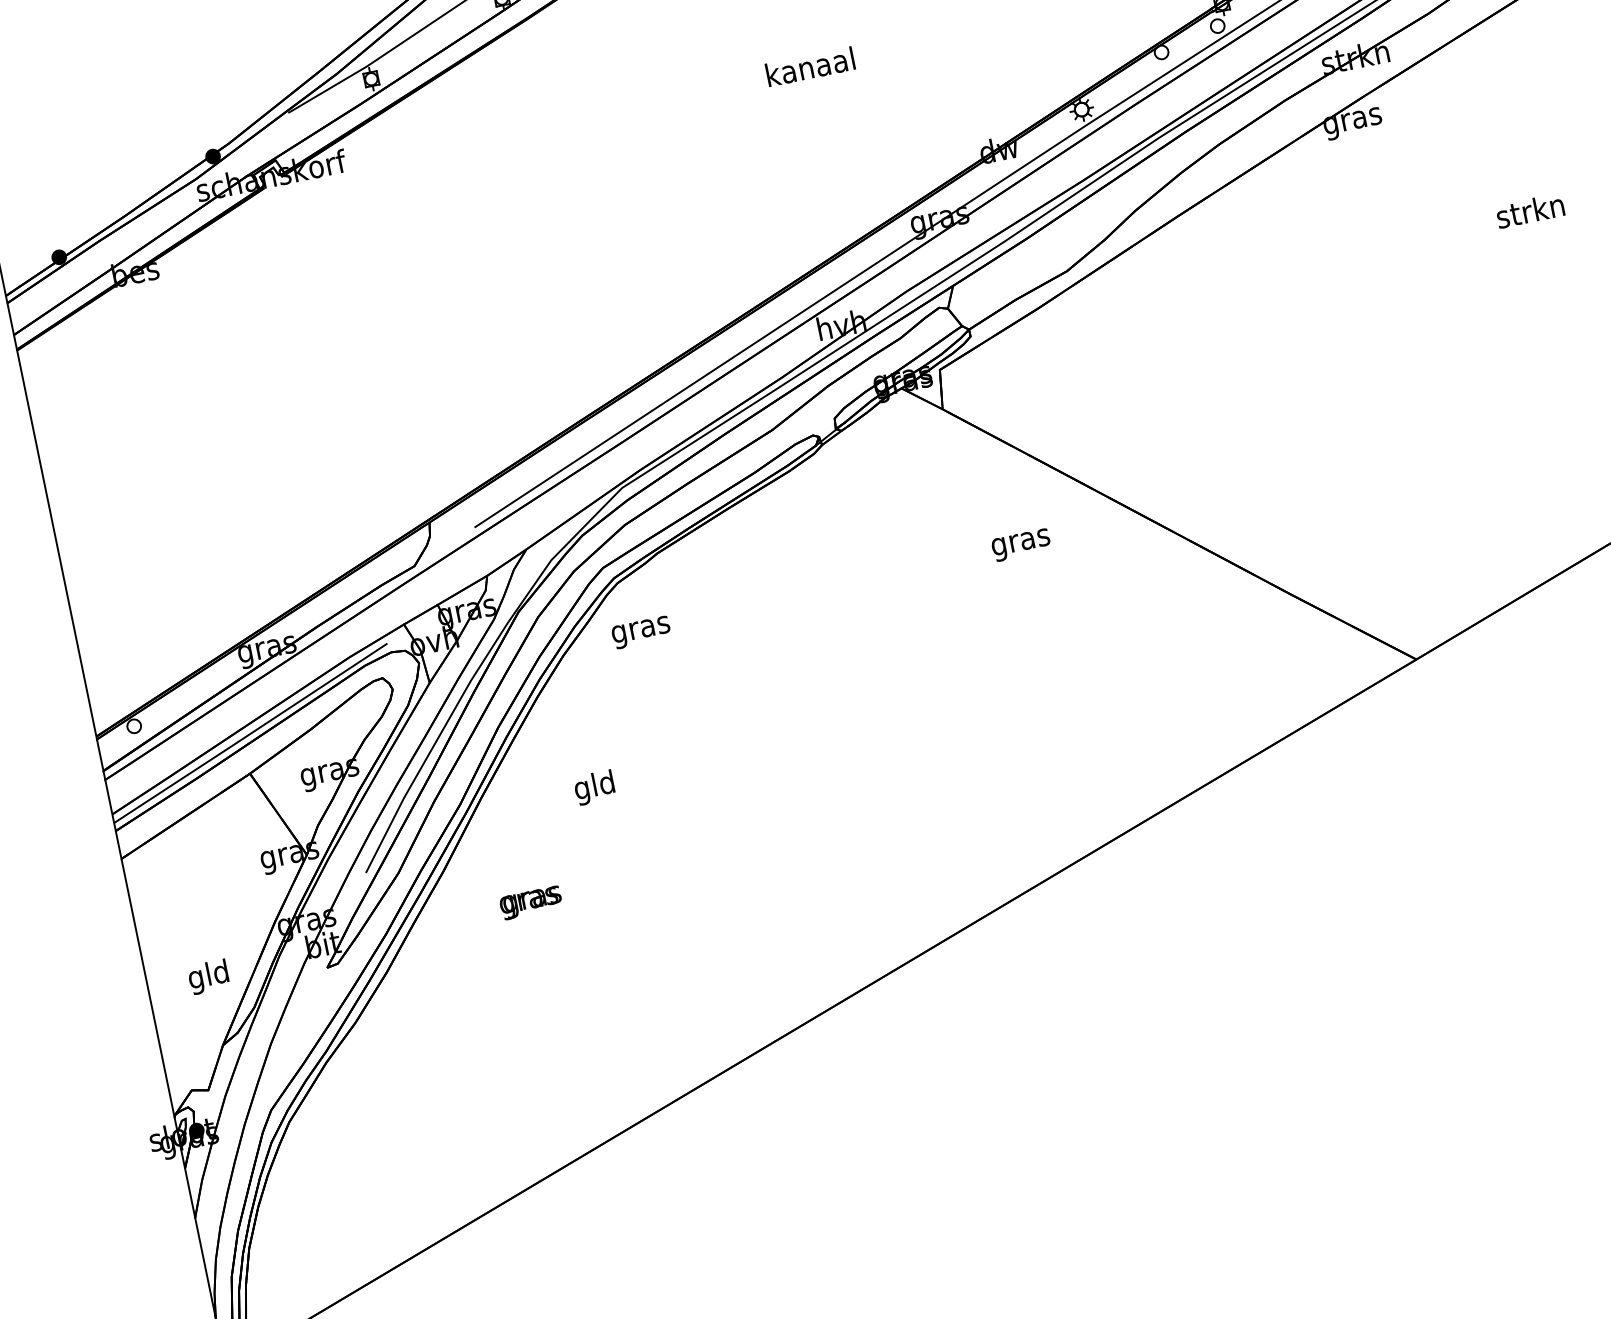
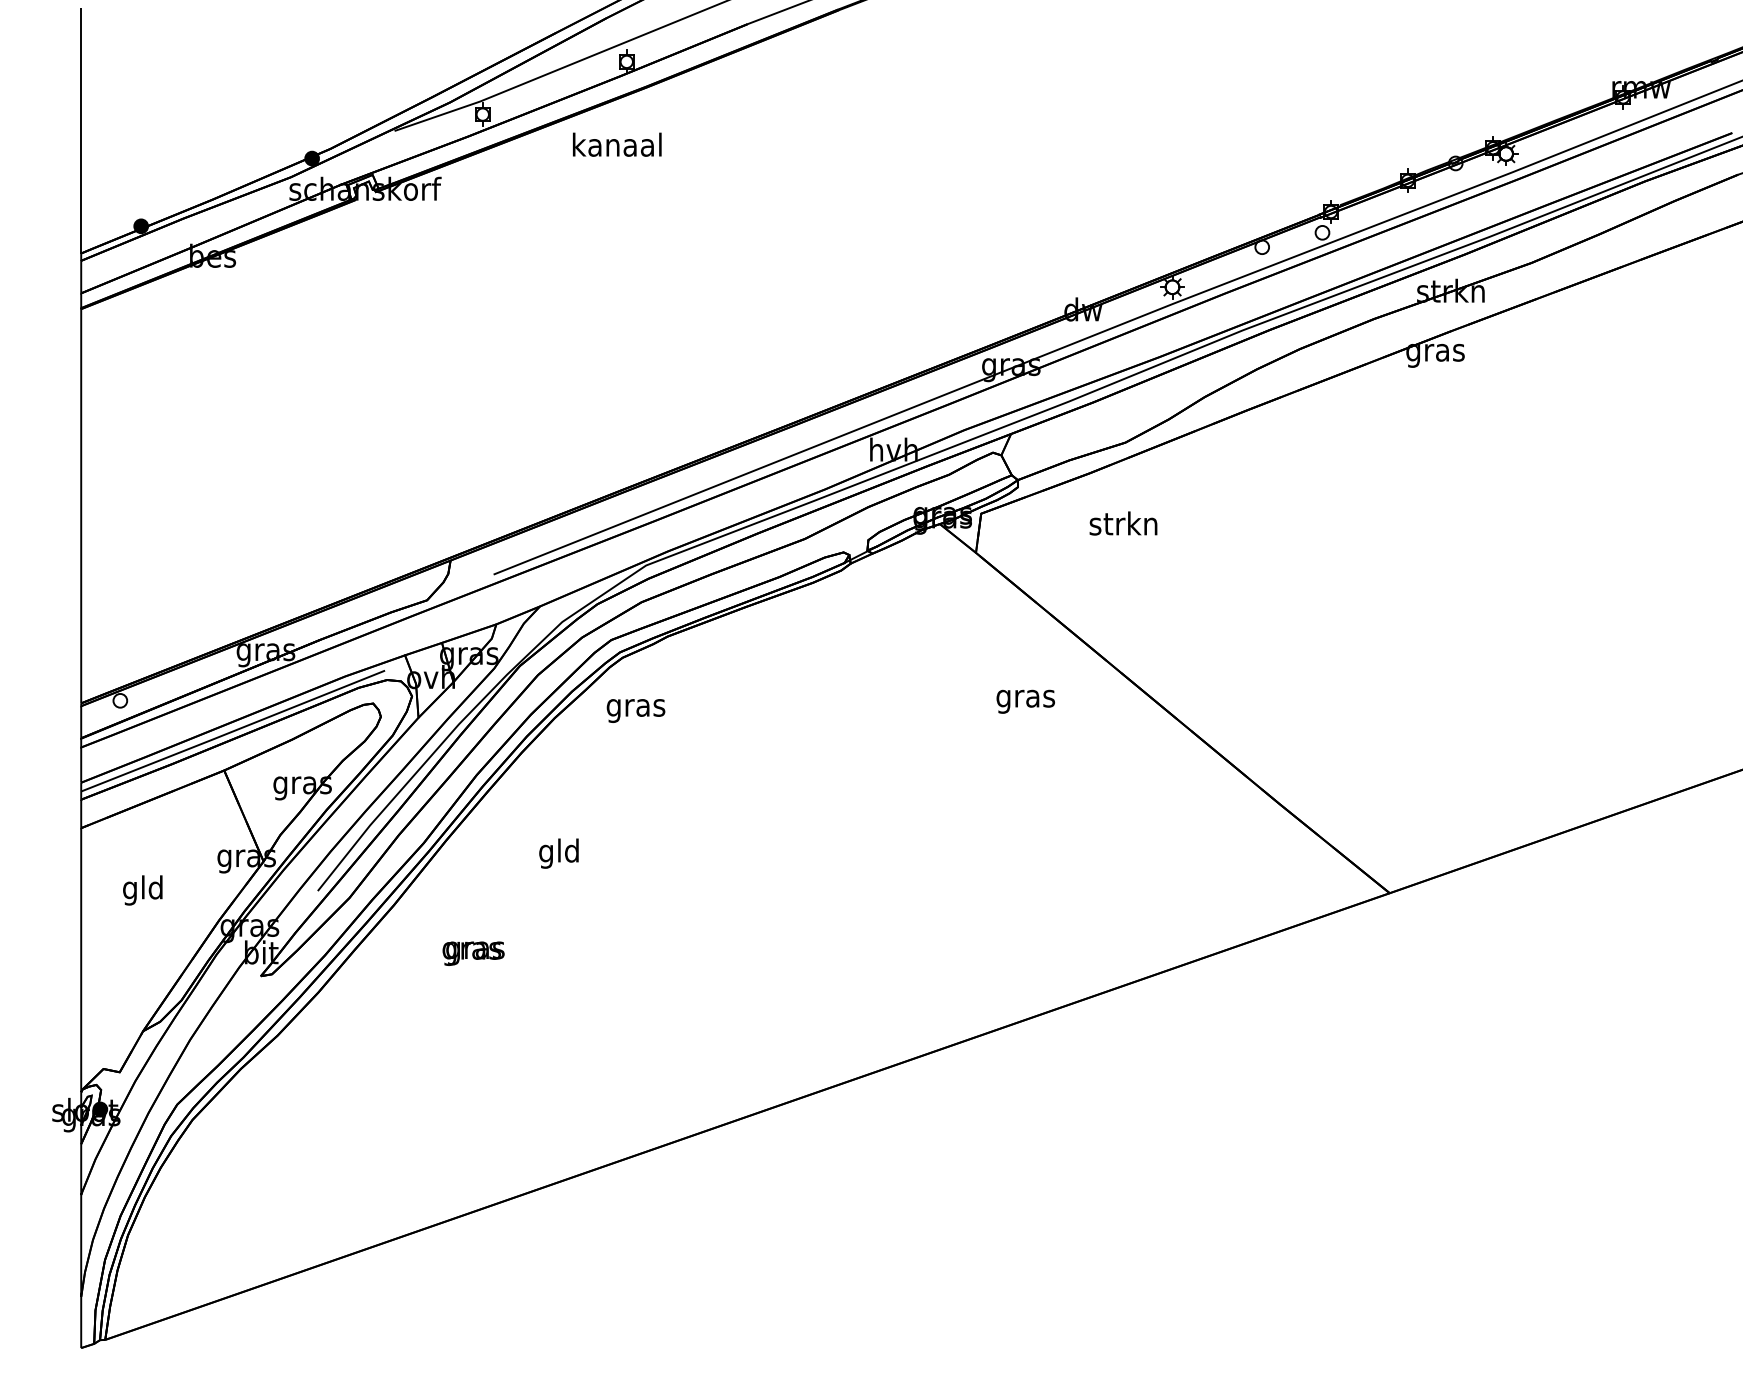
text: (810, 66) -> (617, 144), moved
text: (1530, 210) -> (1123, 523), moved
text: (208, 977) -> (142, 890), moved

